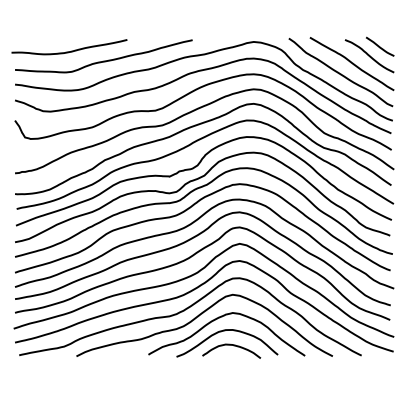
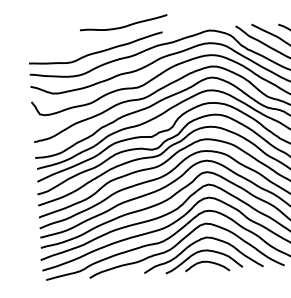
curve: (71, 50) -> (125, 25), moved

